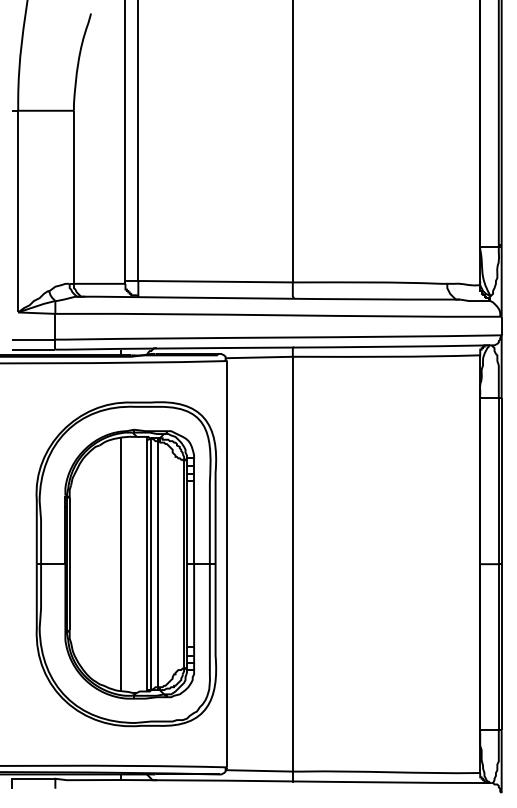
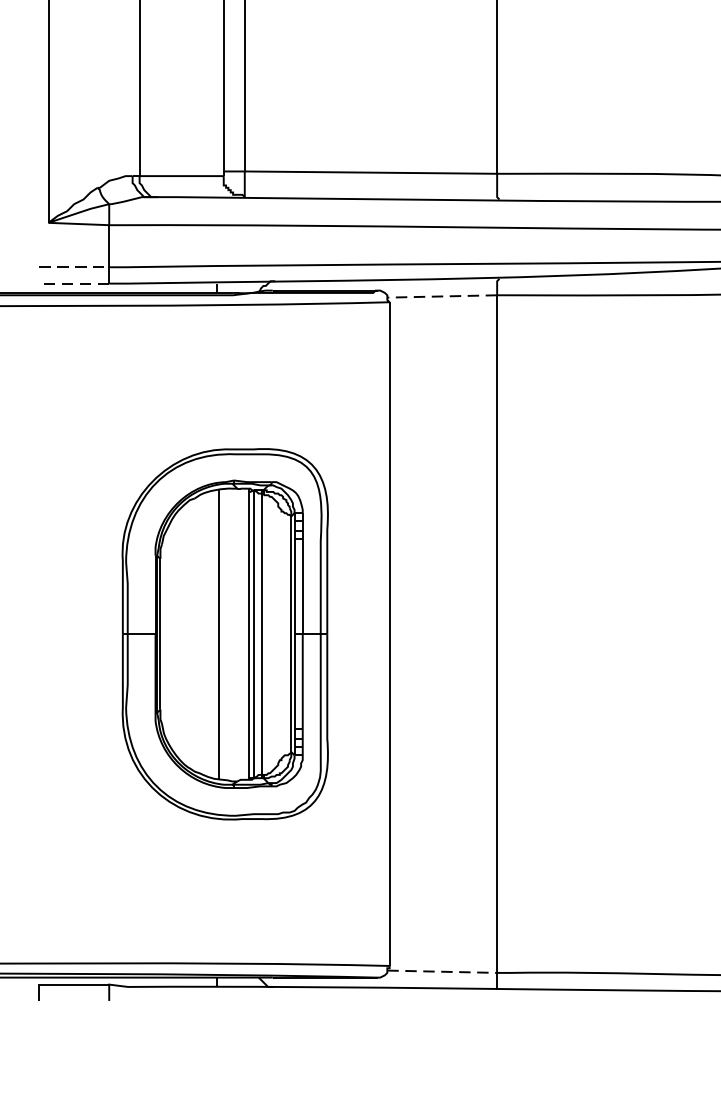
line: (34, 339) -> (75, 267), solid -> dashed
line: (33, 349) -> (73, 283), solid -> dashed
line: (259, 357) -> (442, 296), solid -> dashed
part: (126, 564) -> (225, 634), size x0.7
line: (259, 770) -> (442, 971), solid -> dashed

